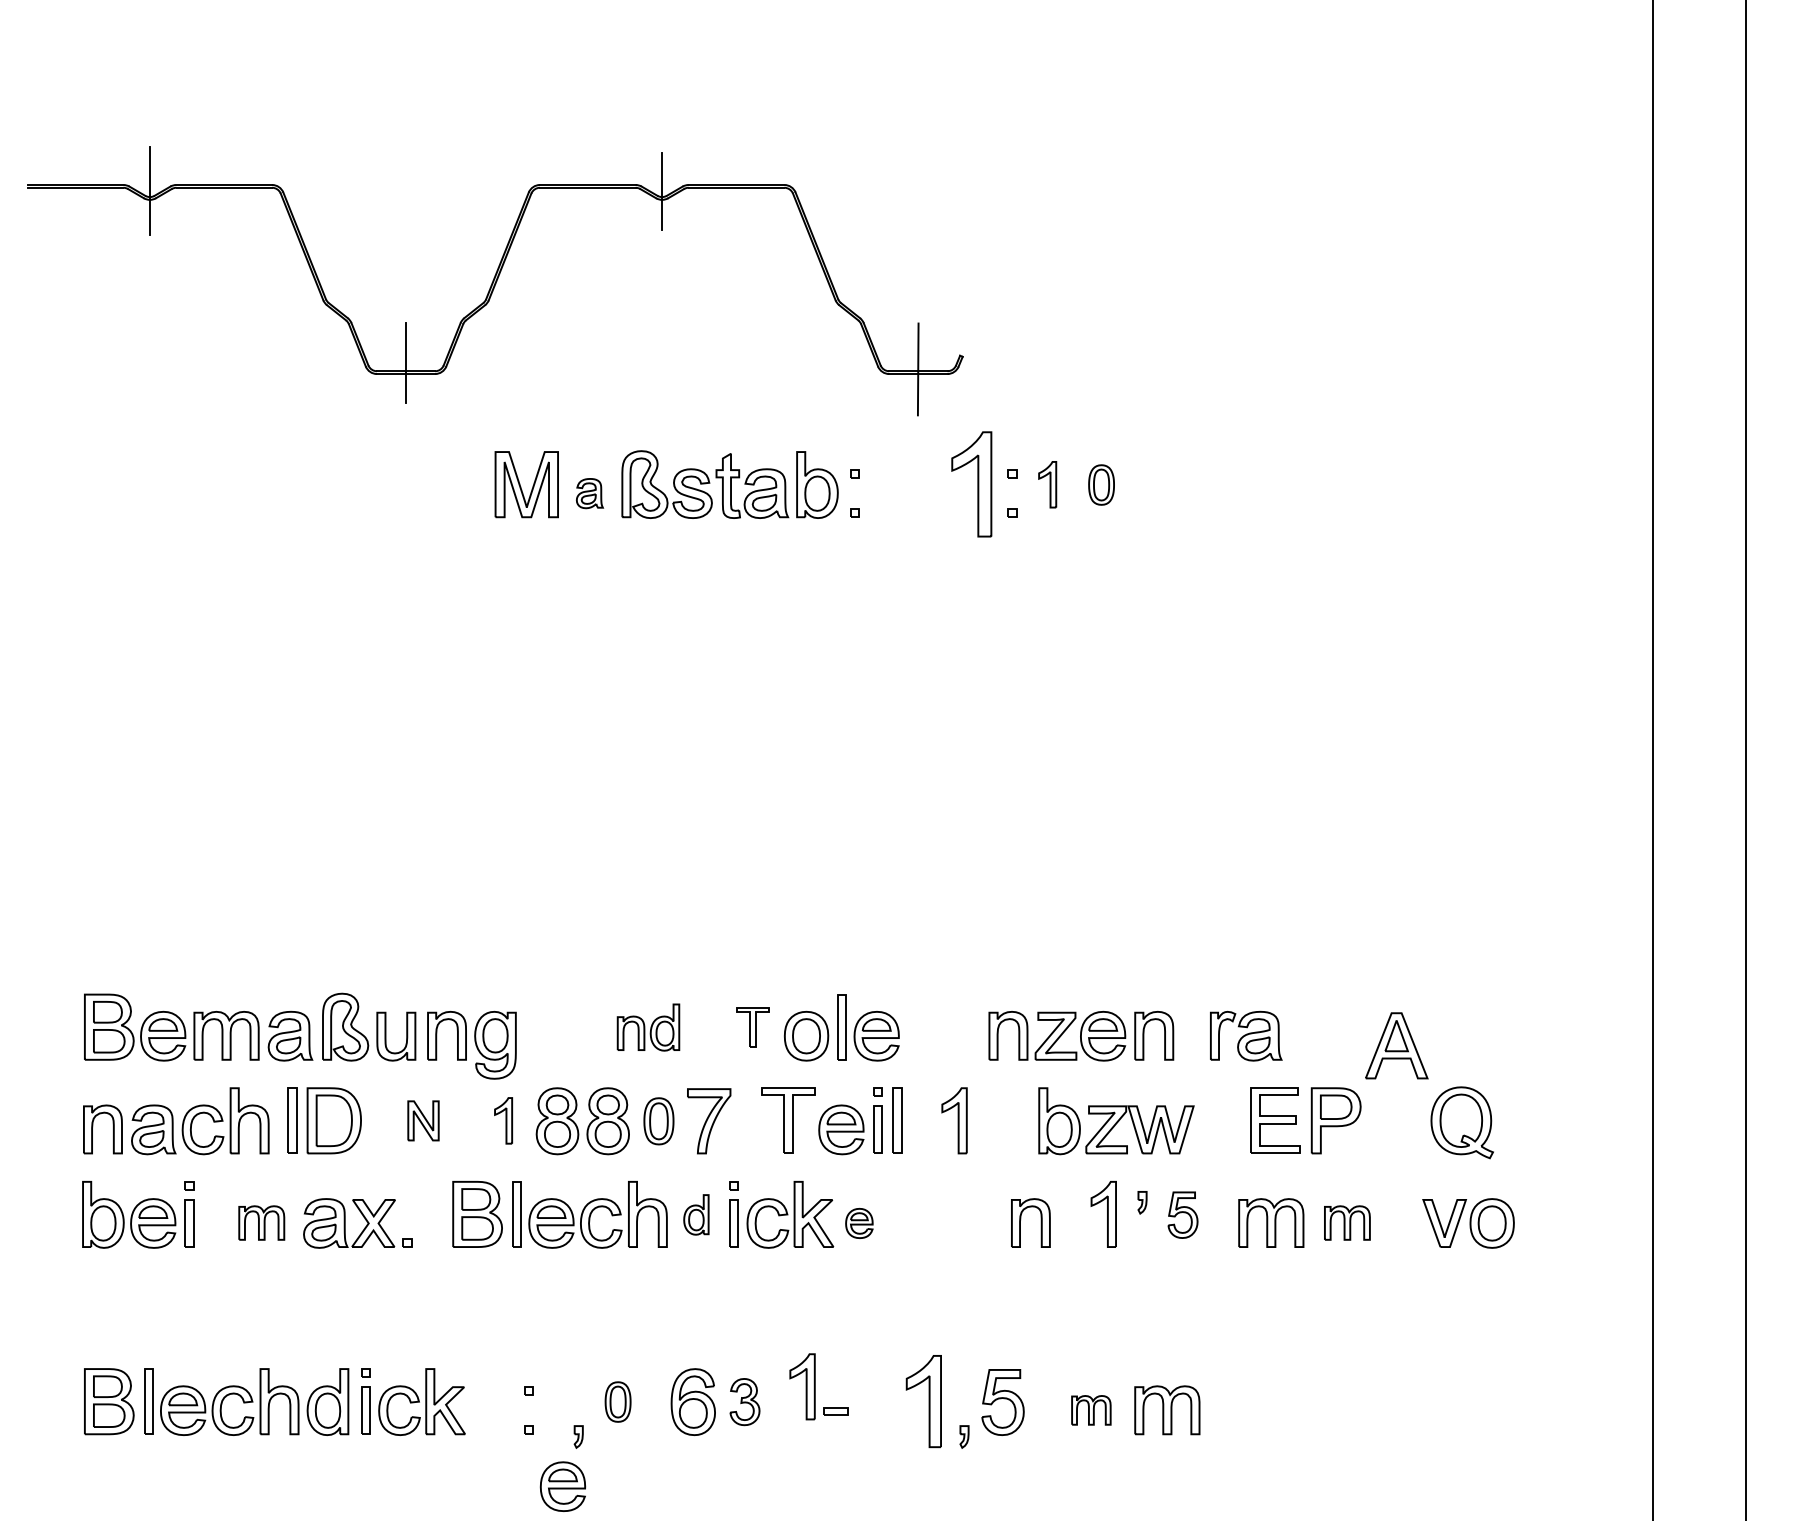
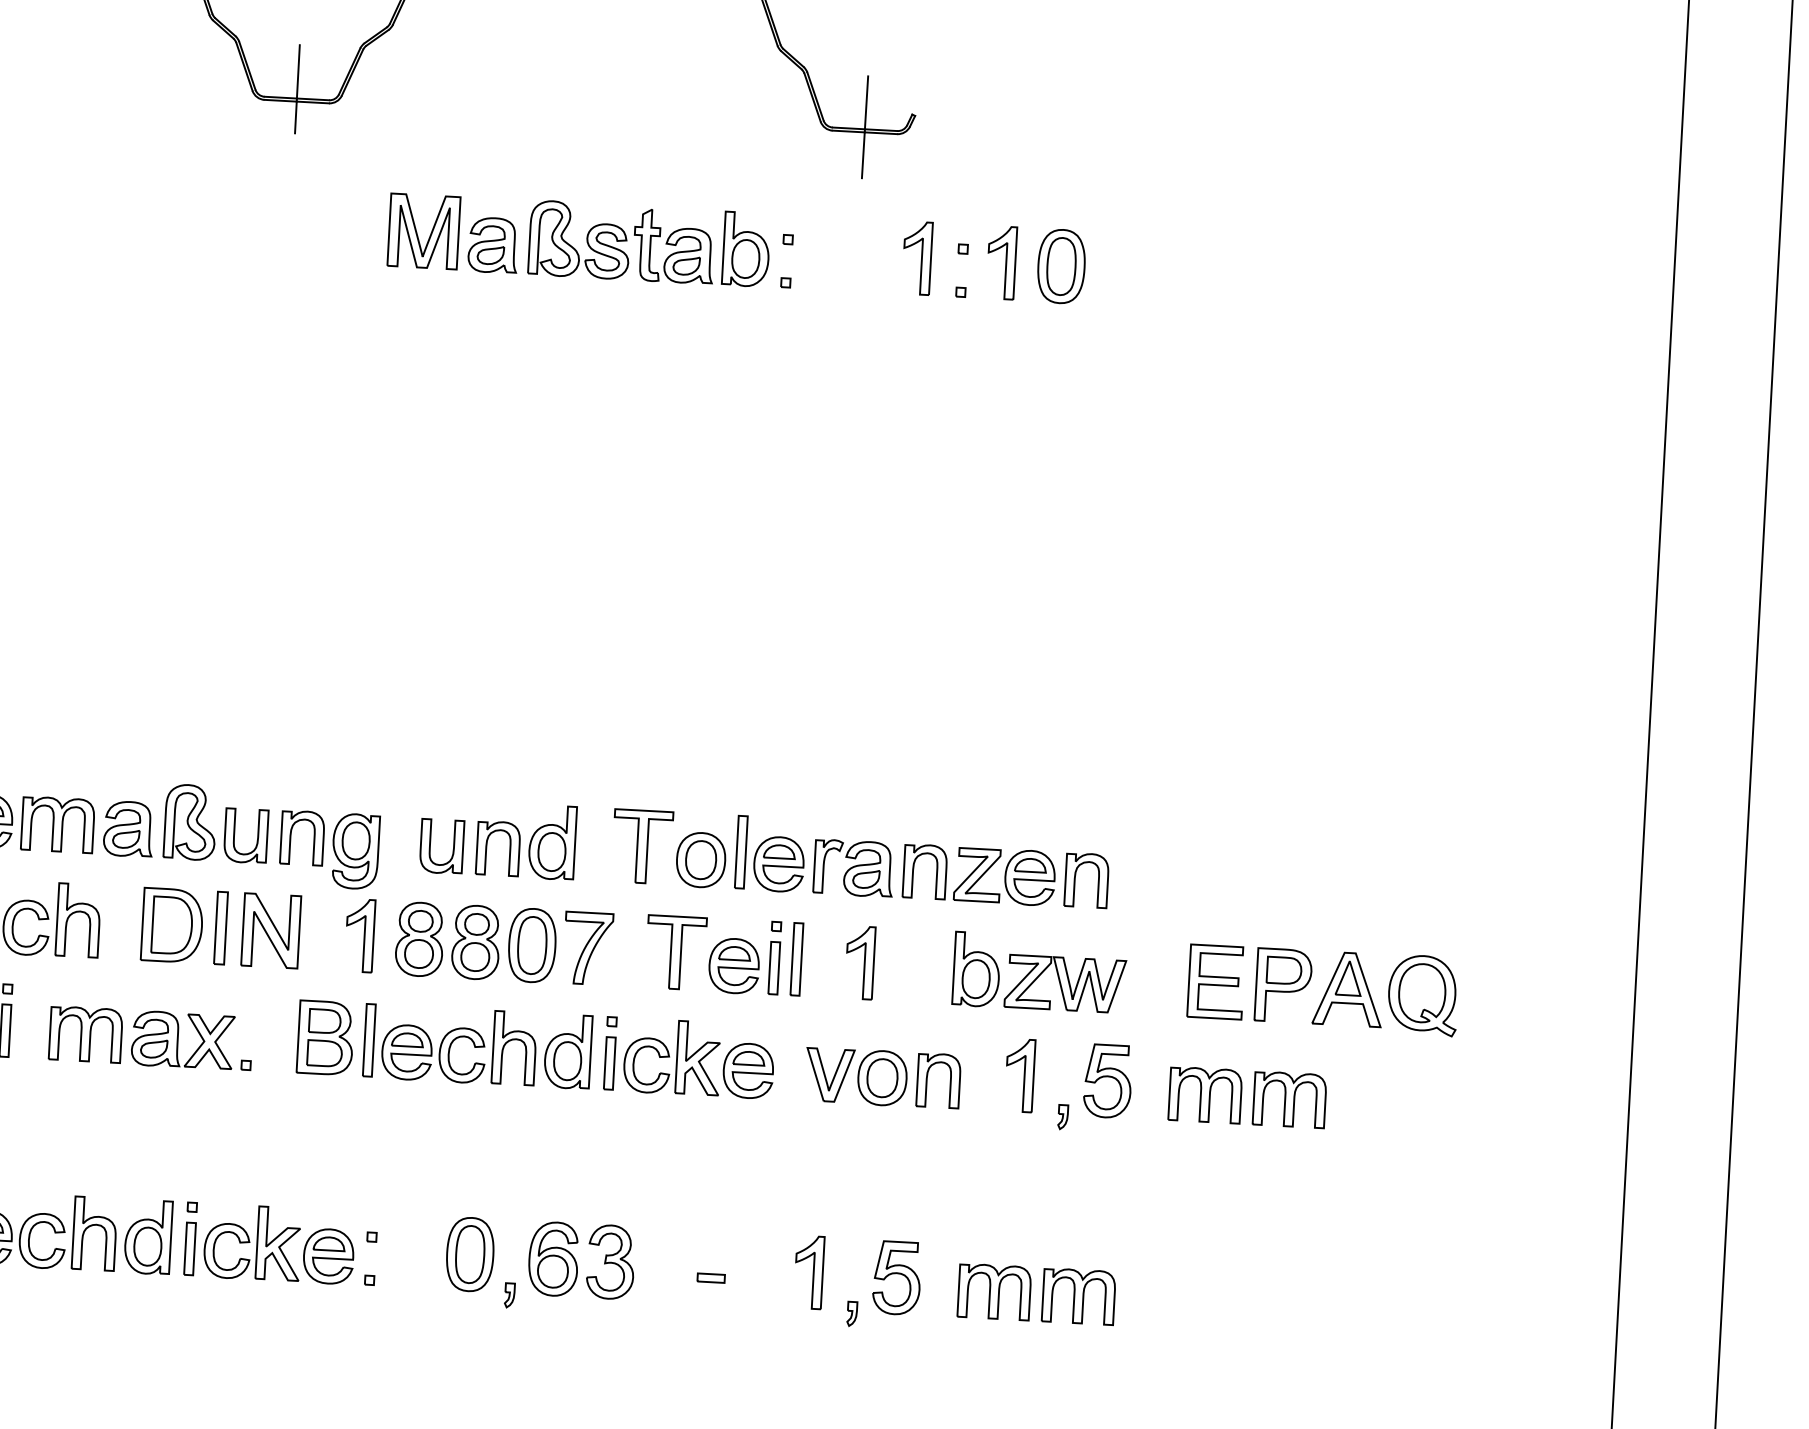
part: (971, 484) -> (917, 258), size x0.62
part: (1047, 484) -> (1001, 262), size x1.43
part: (1101, 484) -> (1061, 265), size x1.67
part: (589, 493) -> (493, 245), size x1.67
part: (648, 1027) -> (526, 840), size x1.43
part: (752, 1027) -> (641, 847), size x1.67
part: (1246, 1035) -> (854, 867), moved
part: (562, 1036) -> (430, 845), added
part: (1396, 1045) -> (1348, 988), moved
part: (292, 1120) -> (221, 927), moved
part: (423, 1120) -> (271, 930), size x1.67
part: (503, 1120) -> (359, 935), size x1.43
part: (658, 1121) -> (531, 945), size x1.43
part: (1142, 1202) -> (1063, 1116), moved
part: (696, 1214) -> (568, 1051), size x1.67
part: (1182, 1214) -> (1107, 1080), size x1.43
part: (261, 1222) -> (85, 1033), size x1.43
part: (1347, 1222) -> (1289, 1099), size x1.43
part: (859, 1223) -> (748, 1070), size x1.67
part: (1468, 1223) -> (856, 1076), moved
part: (802, 1386) -> (675, 1248), removed
part: (617, 1401) -> (469, 1253), size x1.67
part: (744, 1401) -> (610, 1261), size x1.43
part: (923, 1401) -> (808, 1272), size x0.71
part: (1091, 1410) -> (994, 1292), size x1.67
part: (578, 1436) -> (509, 1294), moved
part: (562, 1486) -> (328, 1256), moved

